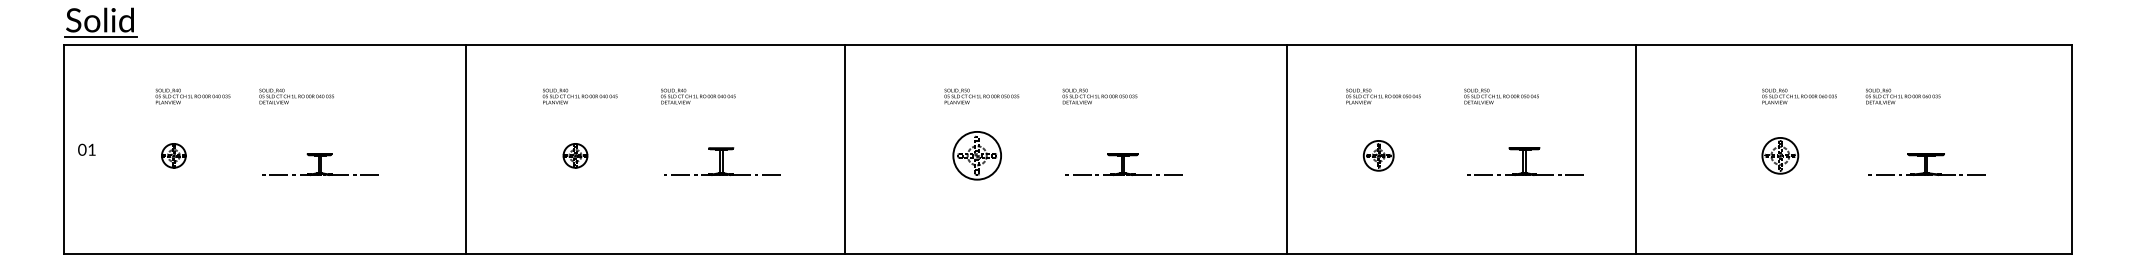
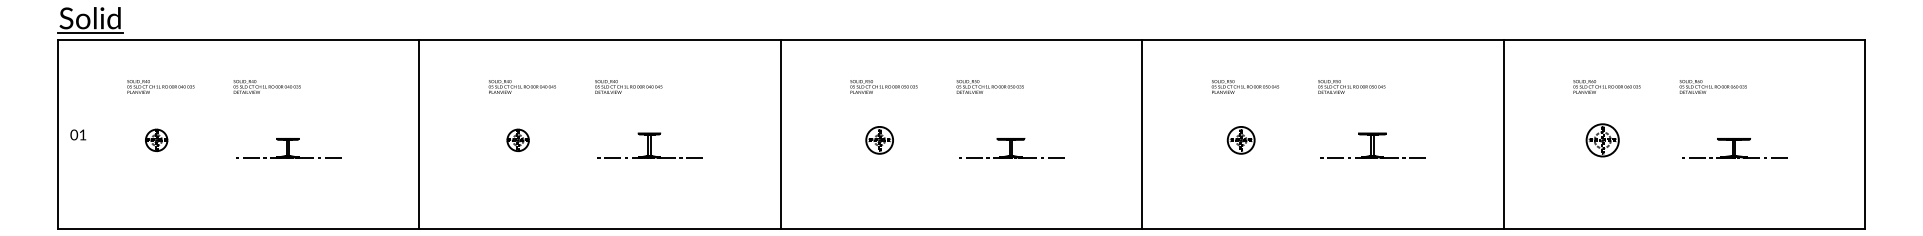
text: (192, 96) -> (160, 86), moved
text: (1798, 96) -> (1606, 86), moved
line: (844, 149) -> (780, 134), moved
line: (1286, 149) -> (1142, 134), moved
line: (1635, 149) -> (1503, 134), moved
part: (976, 155) -> (879, 140), size x0.62

